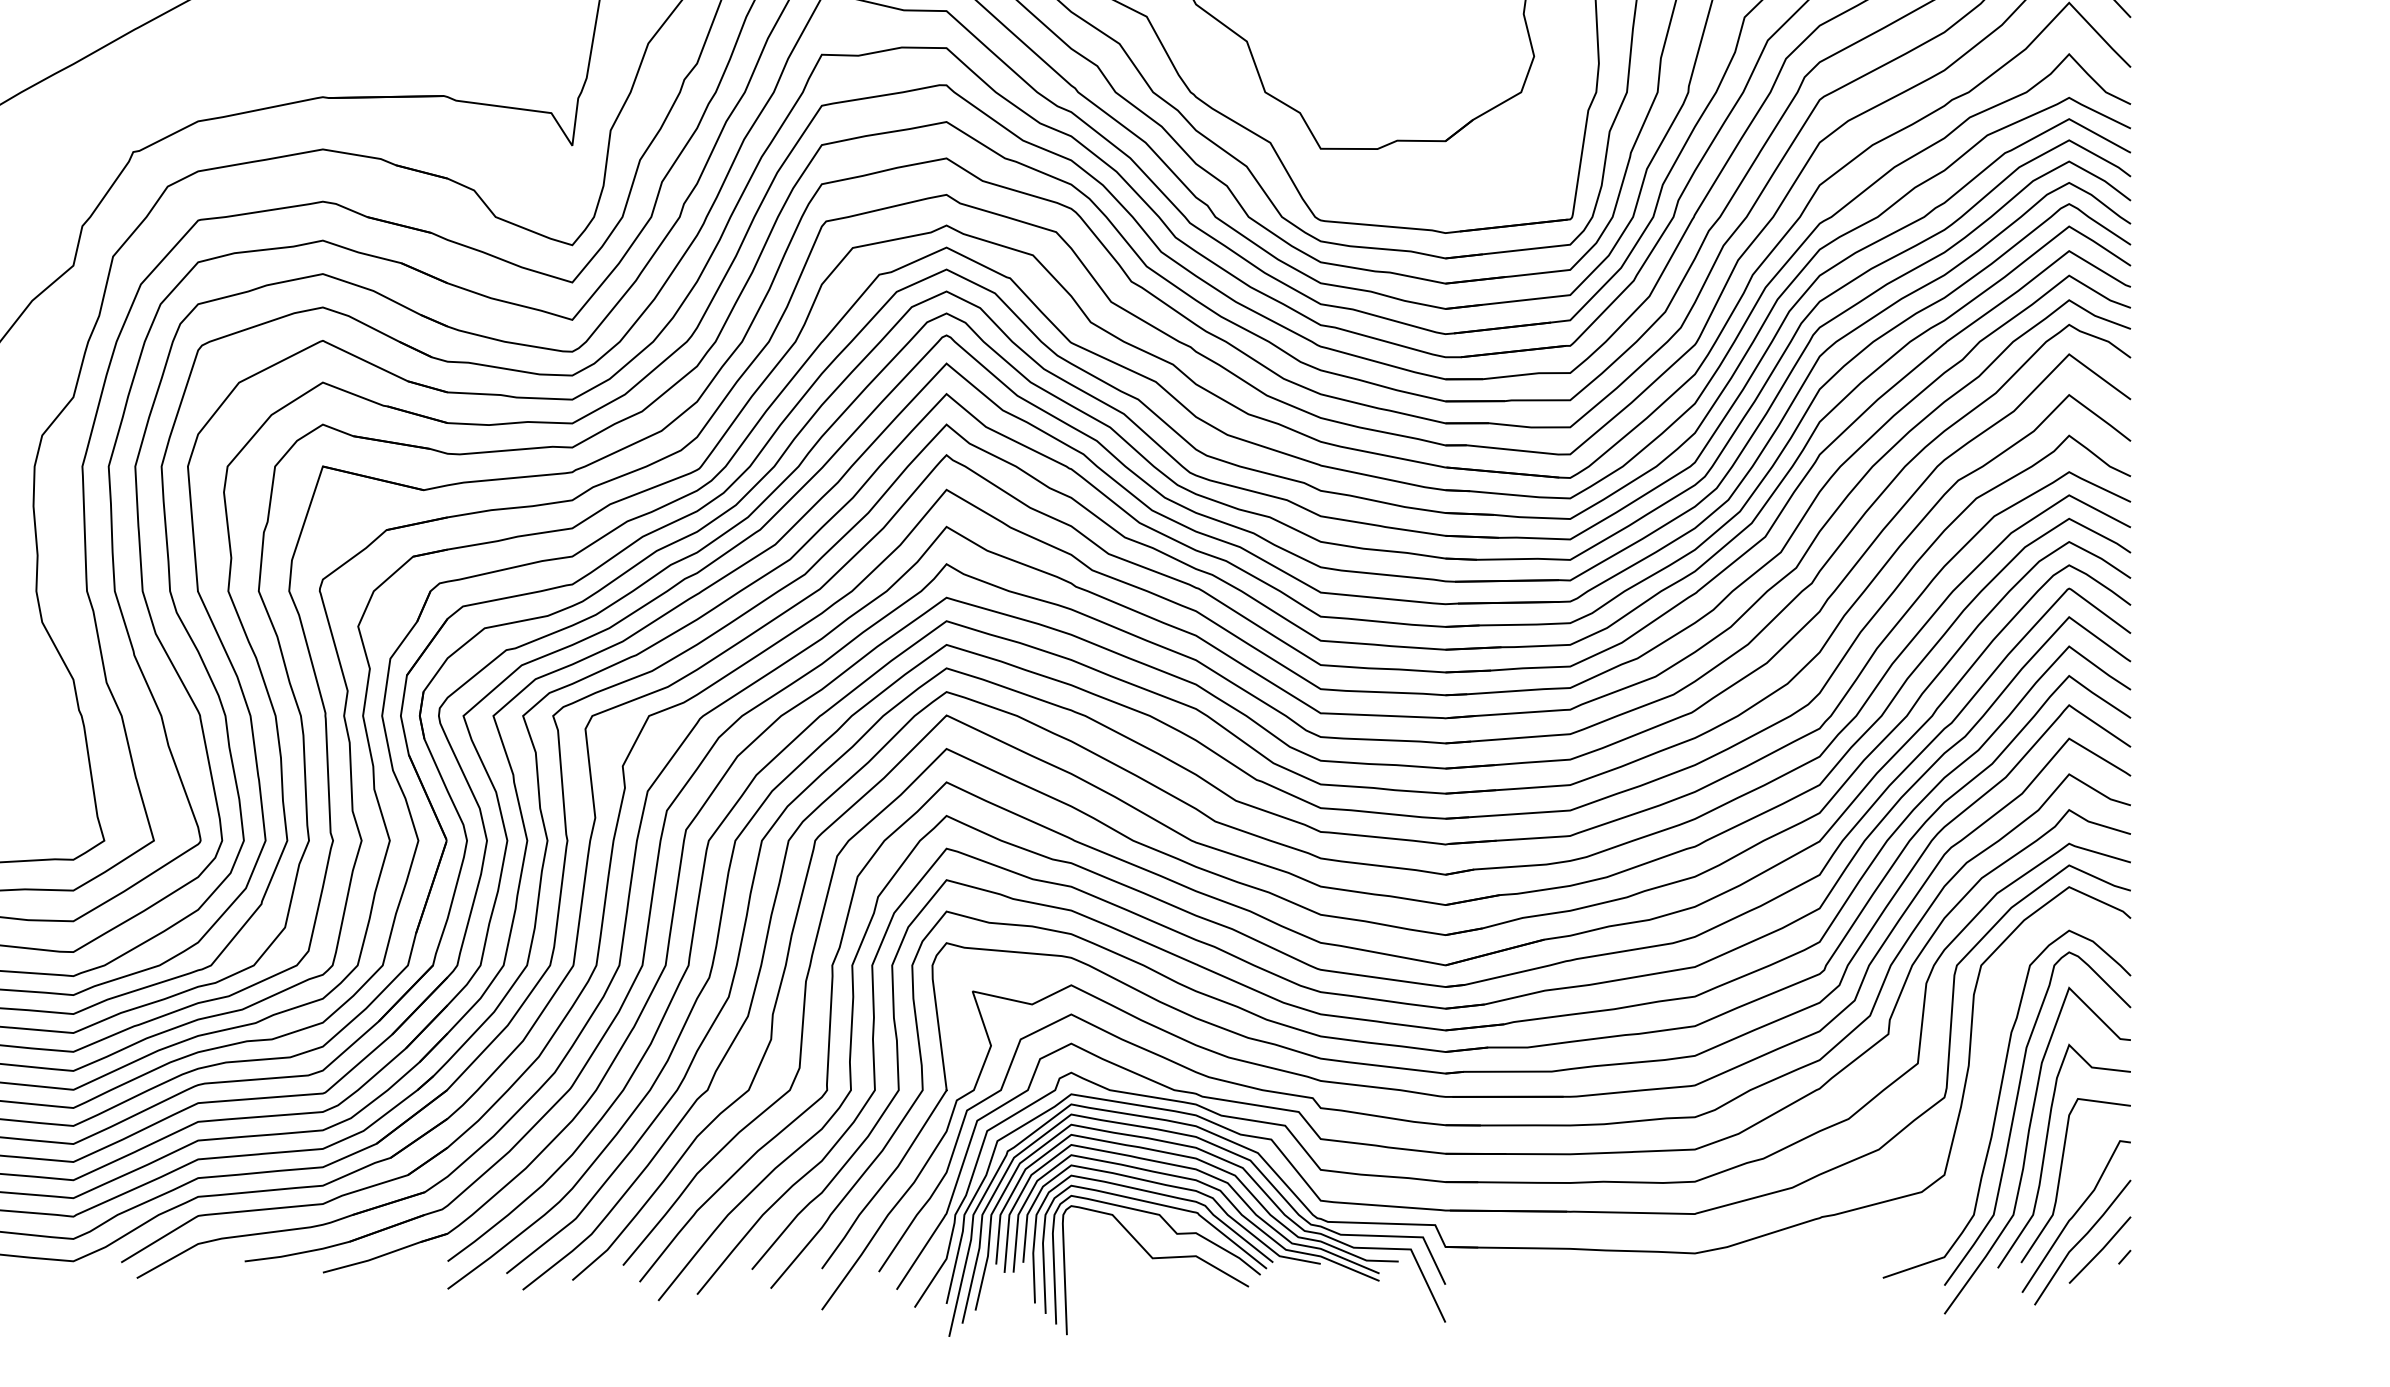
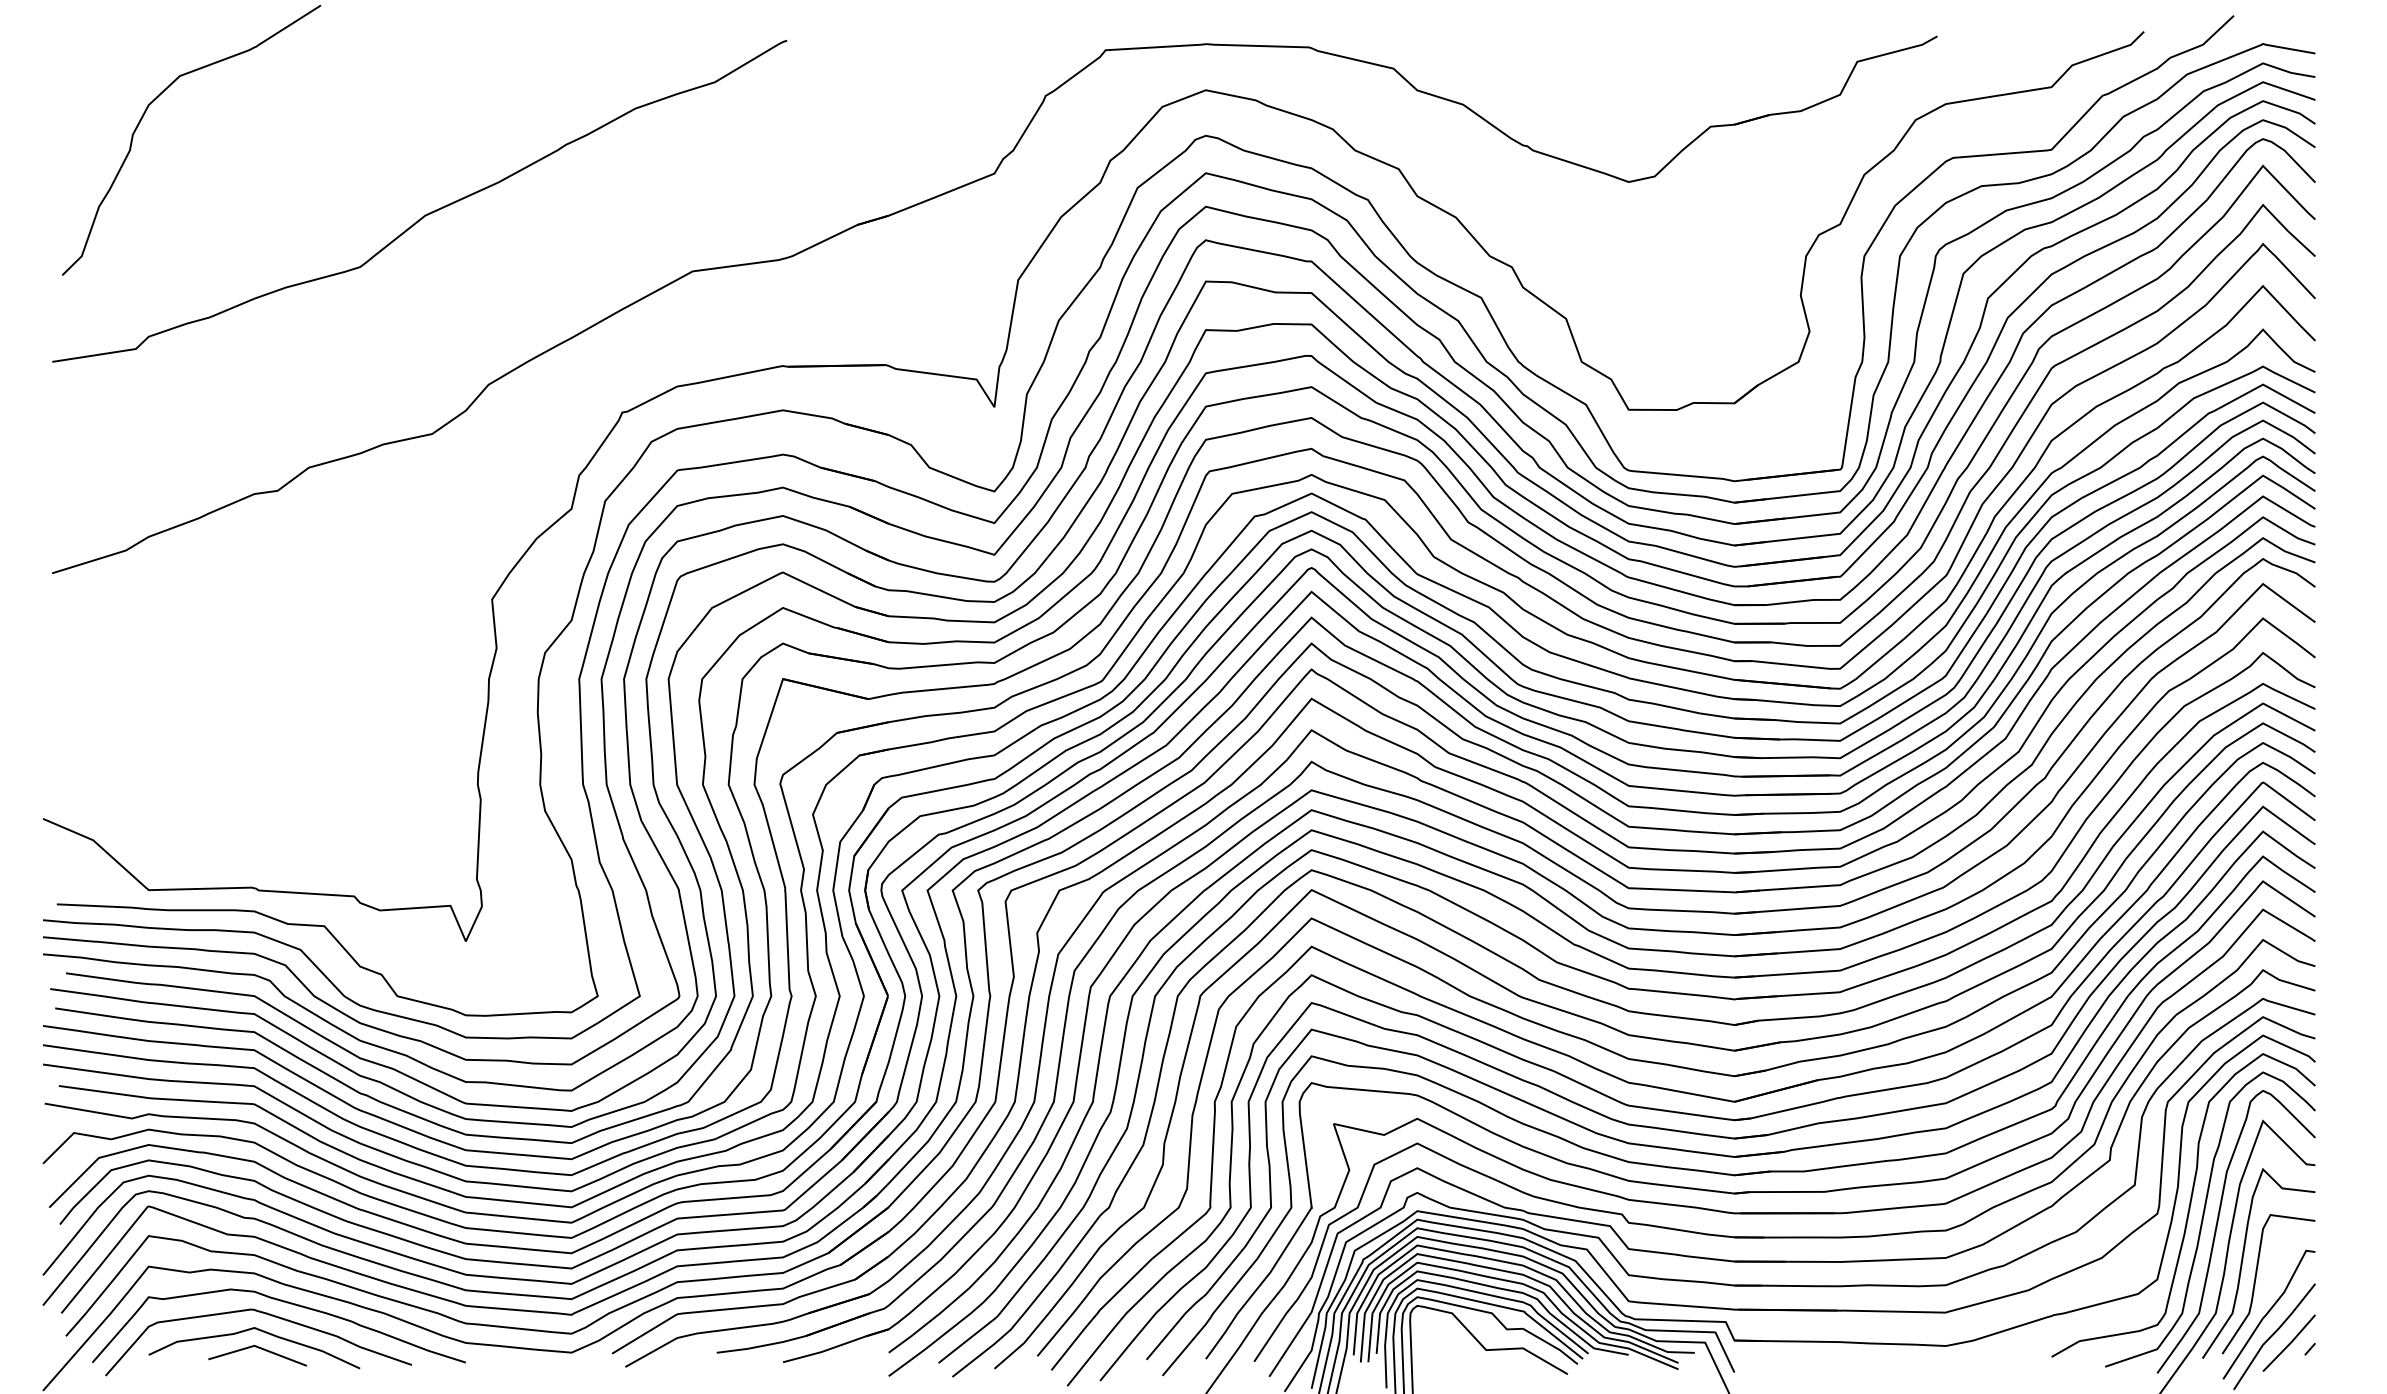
curve: (1981, 1088) -> (2188, 1206), added

